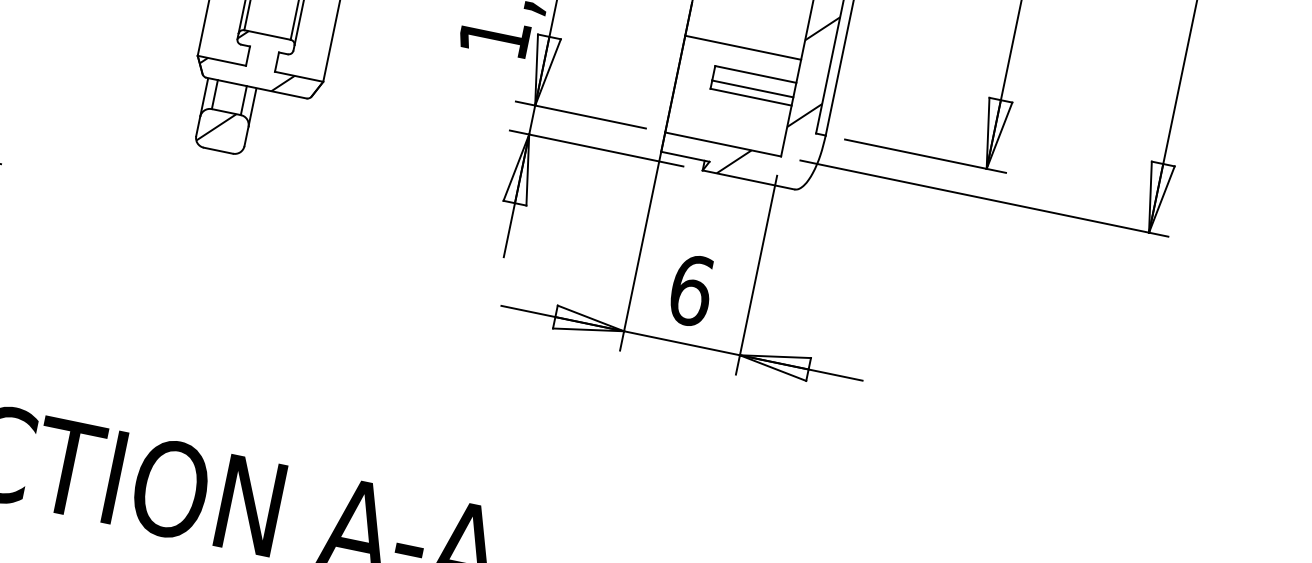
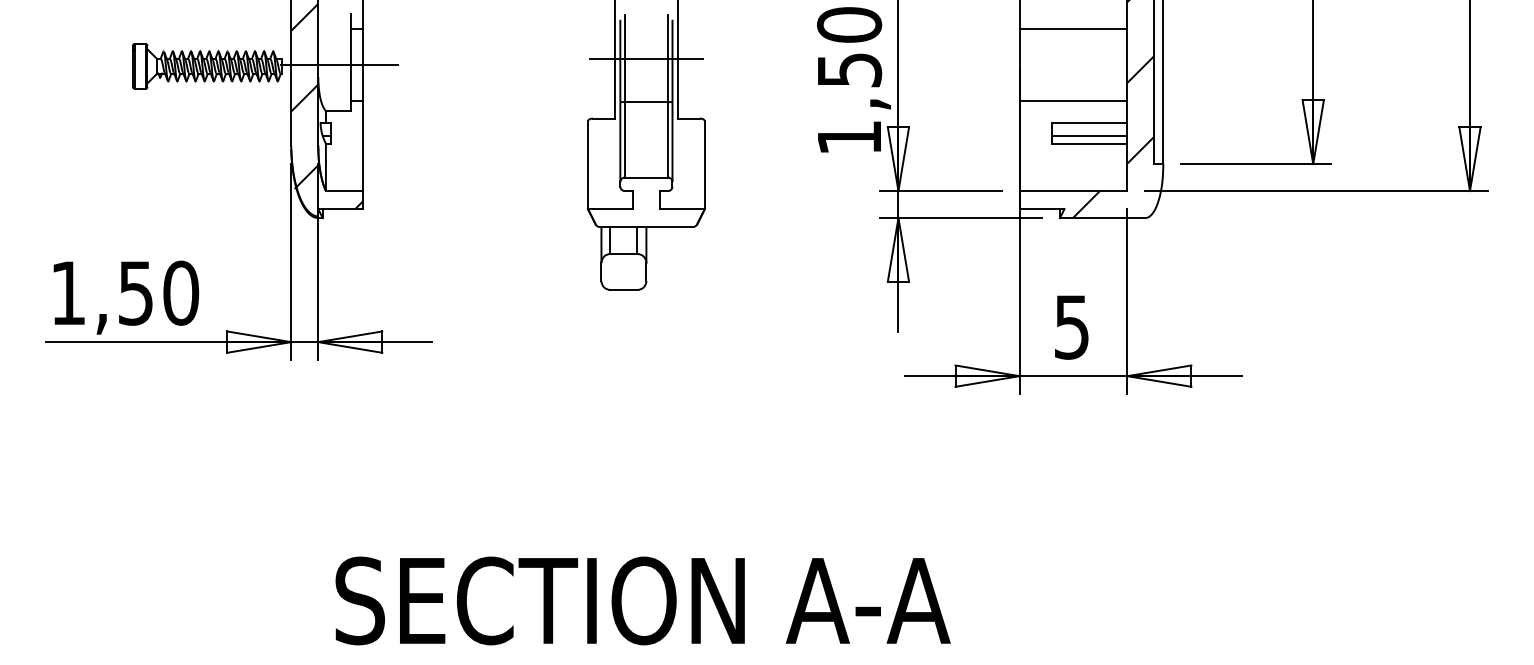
hatch: (249, 59) -> (634, 202), removed
hatch: (216, 127) -> (617, 269), removed
text: (692, 289) -> (1072, 326), 6 -> 5

